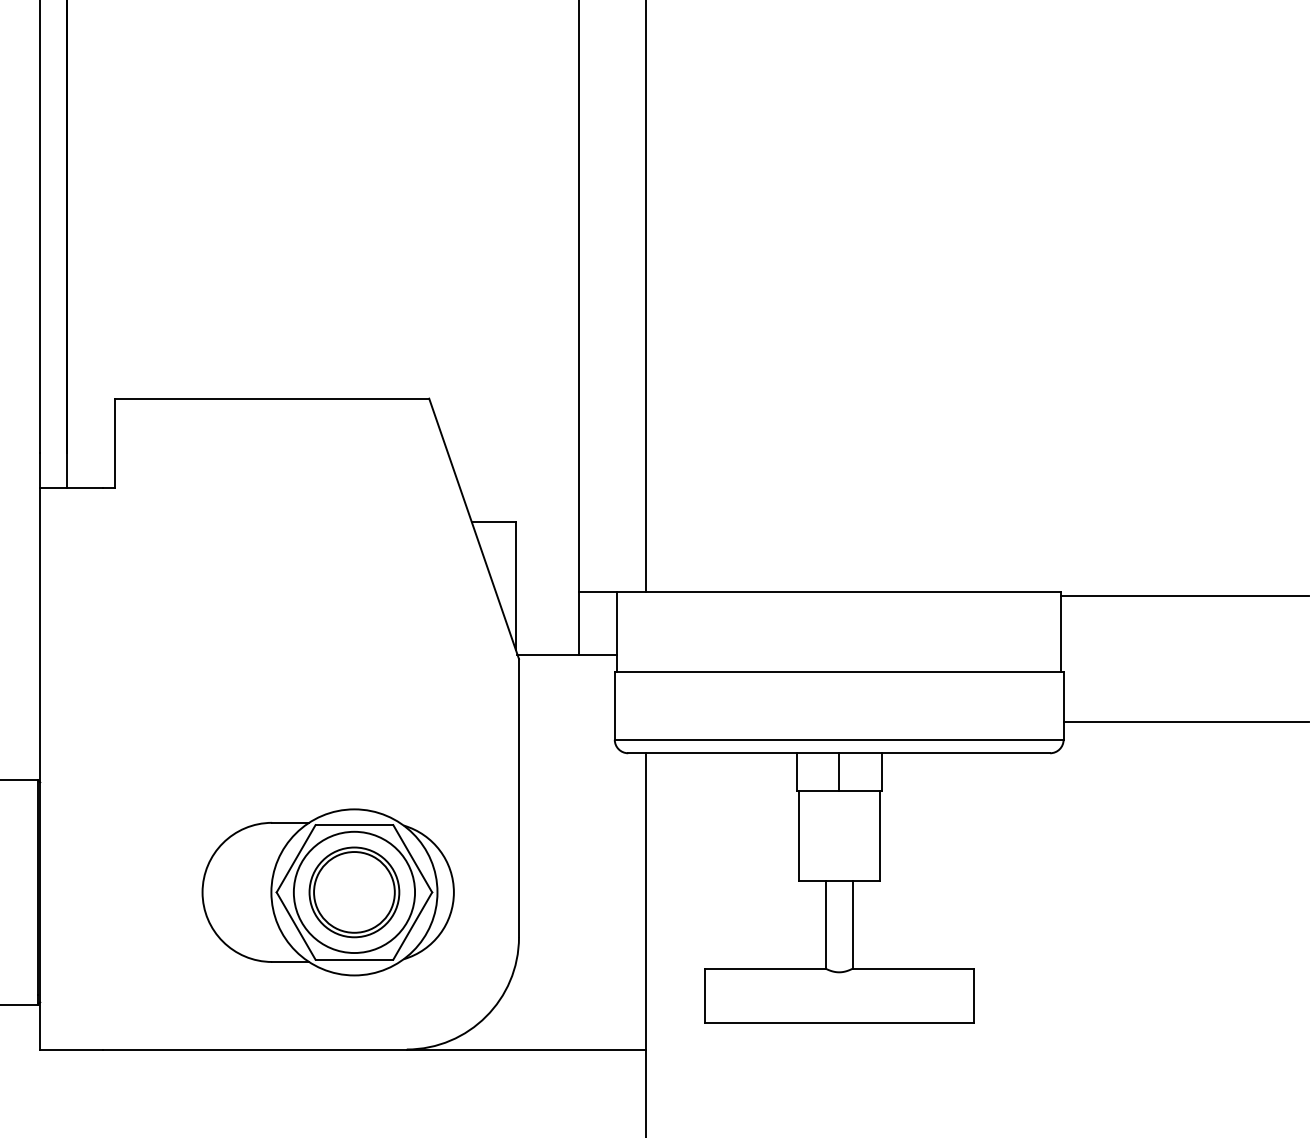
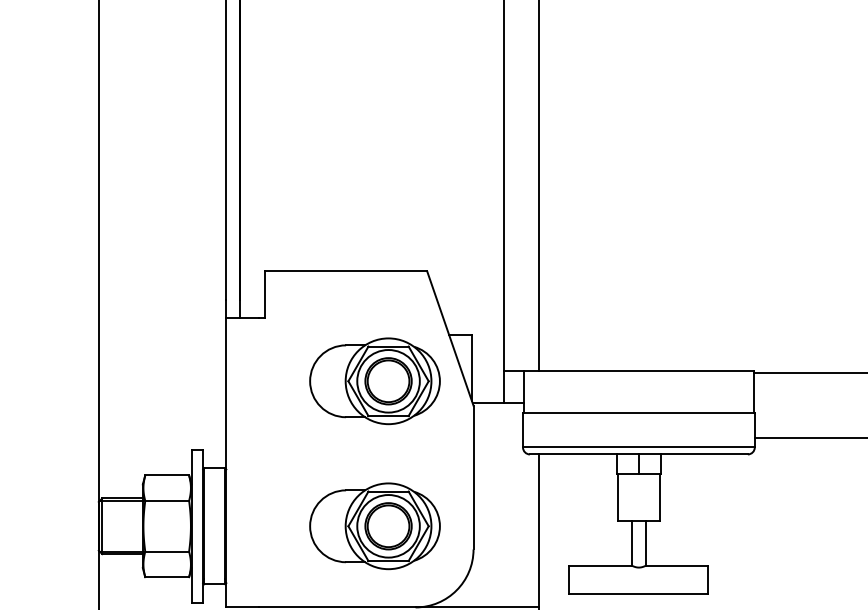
part: (327, 612) -> (374, 381), added

